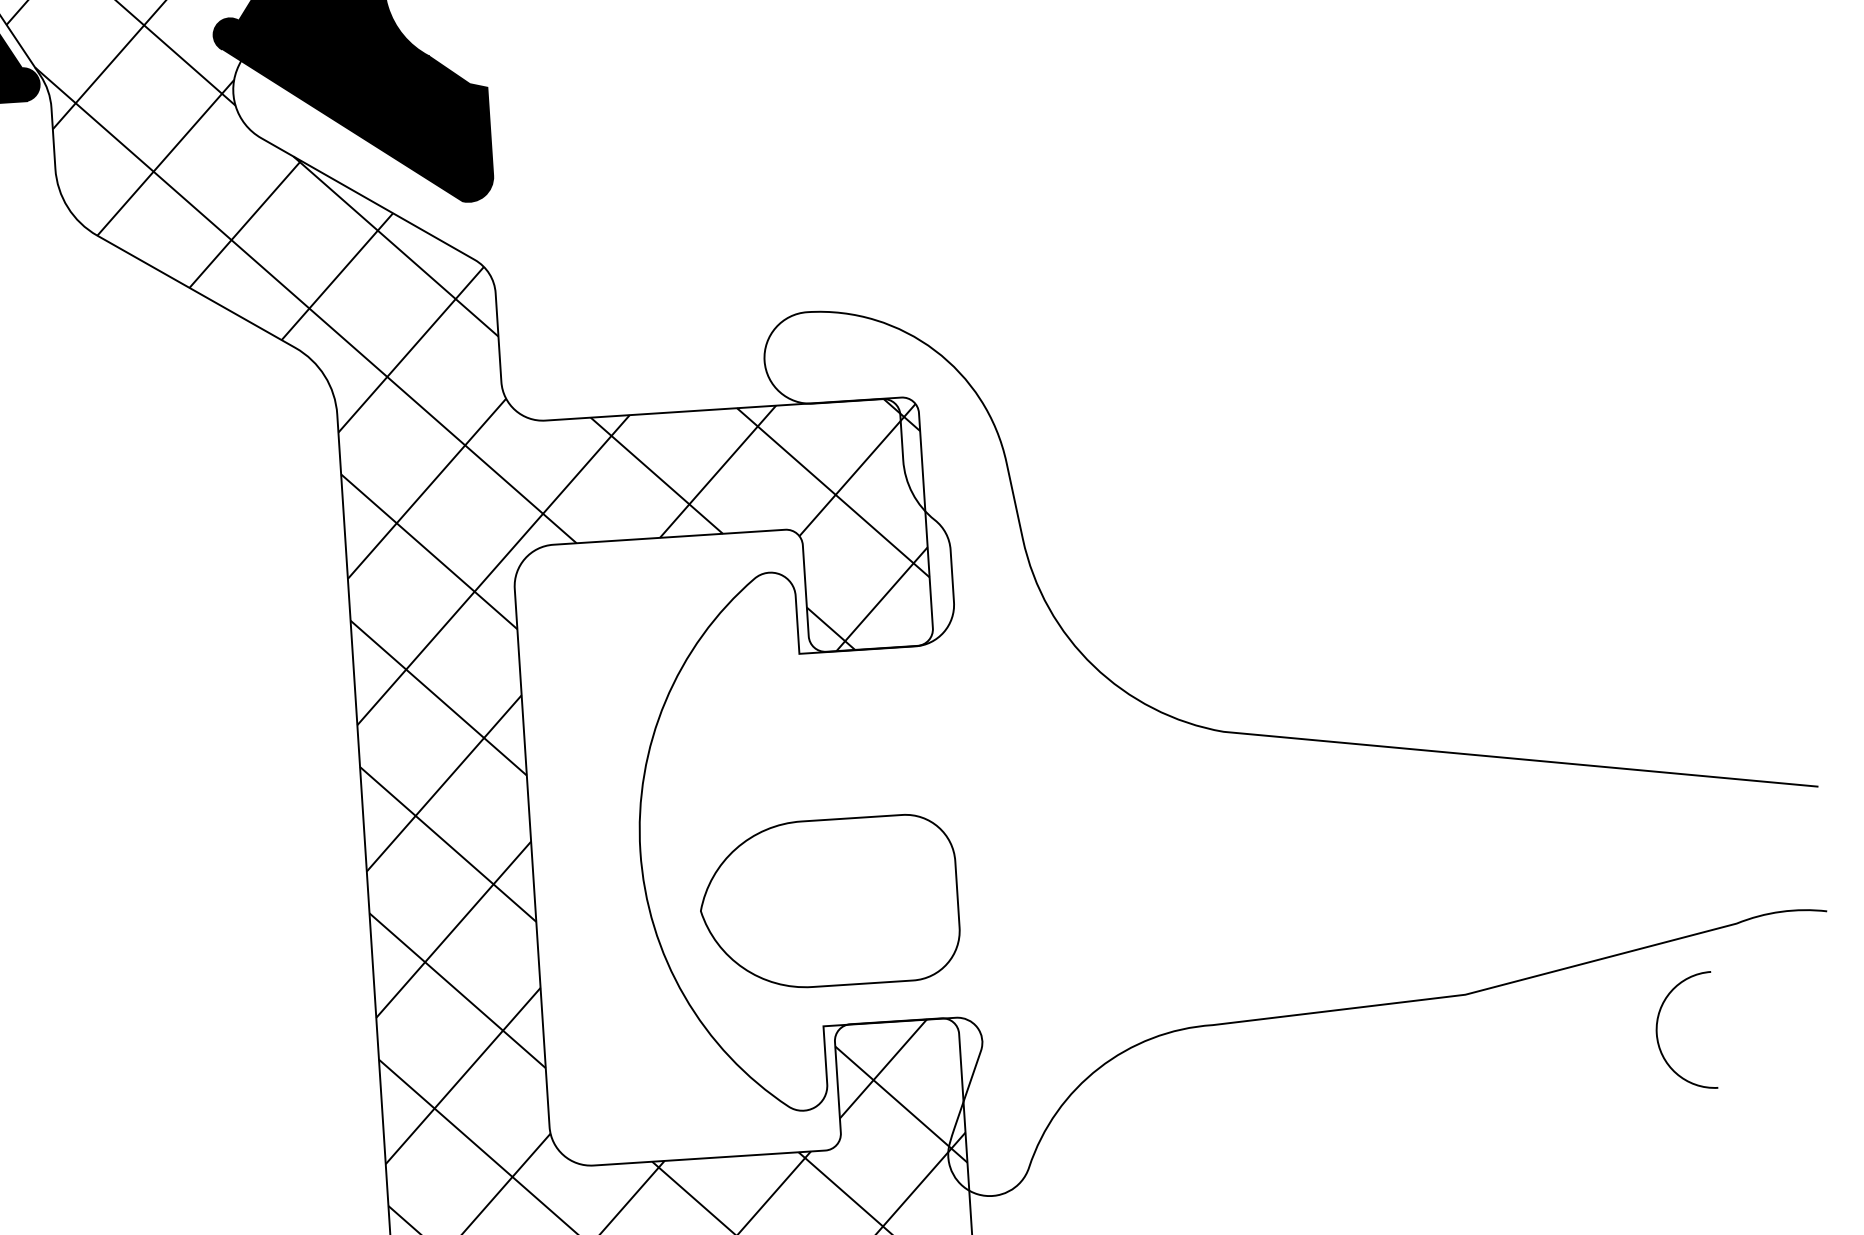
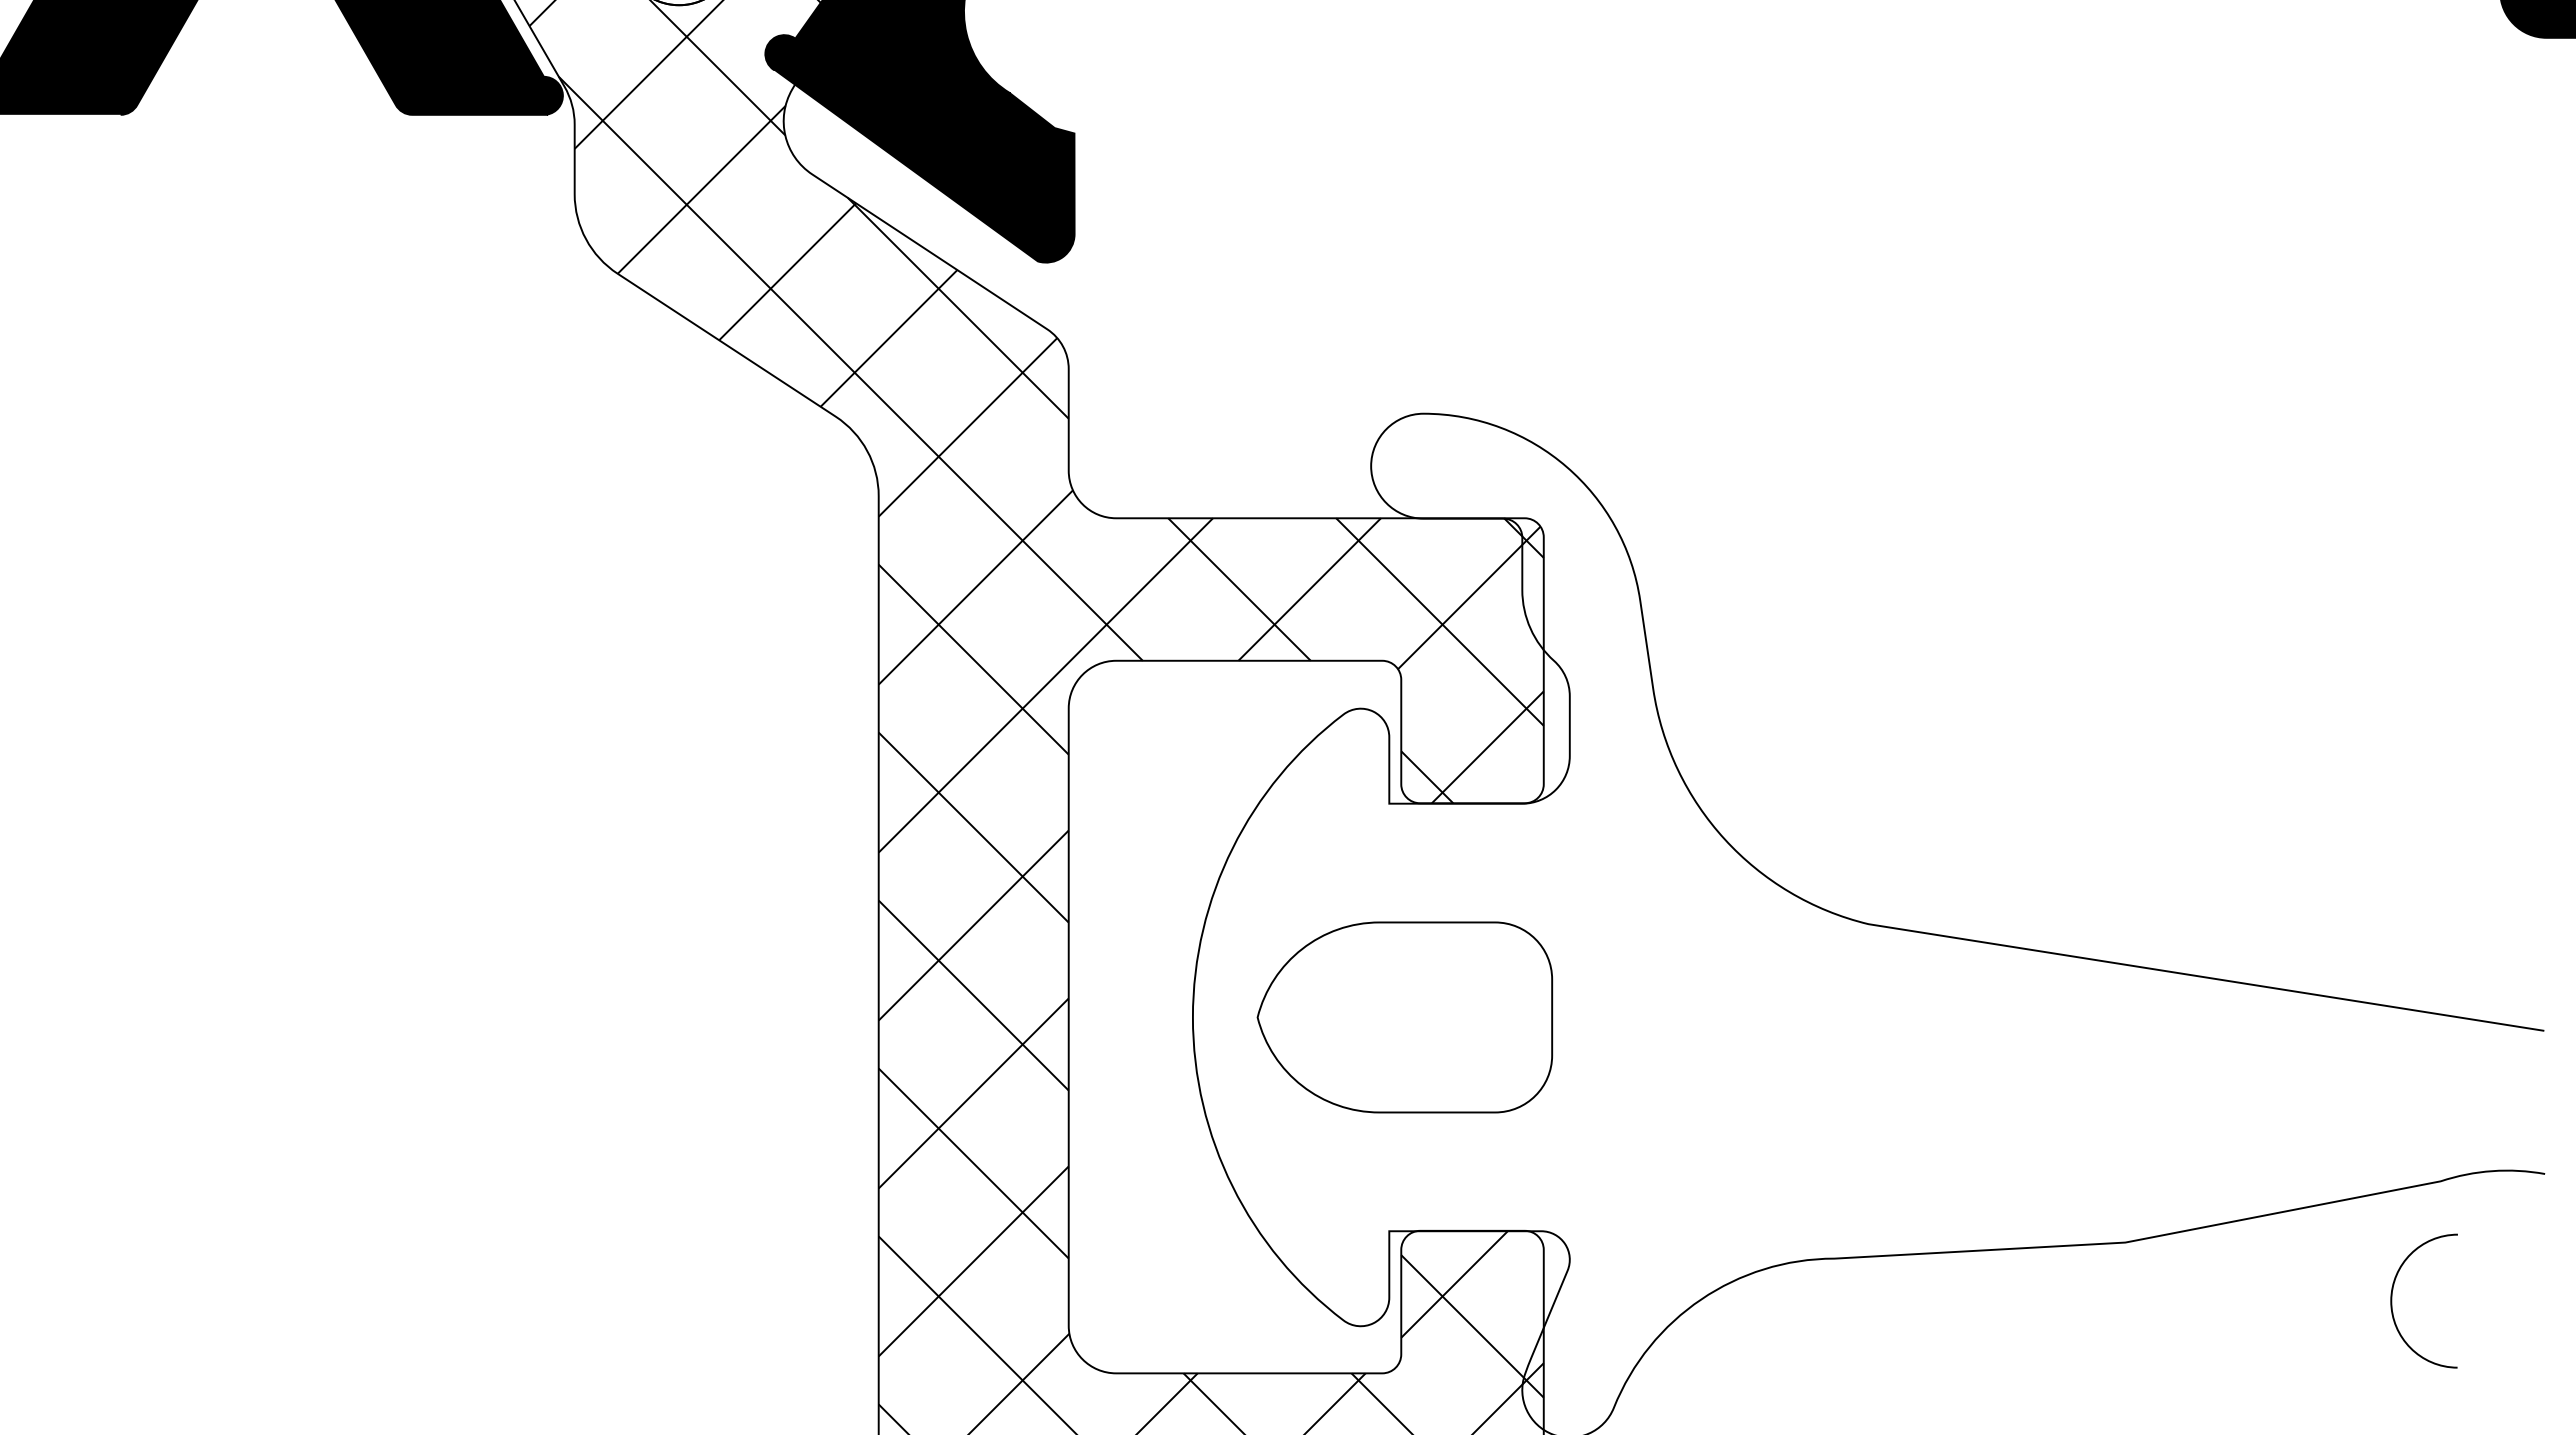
part: (828, 902) -> (1404, 1017), moved
curve: (1657, 1032) -> (2392, 1300), moved

